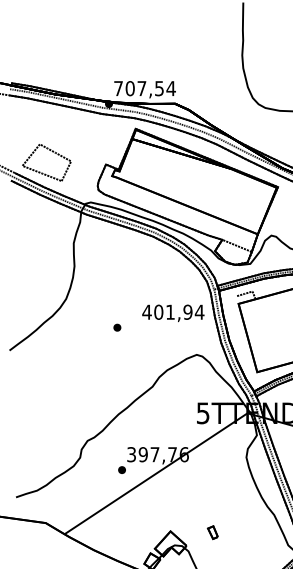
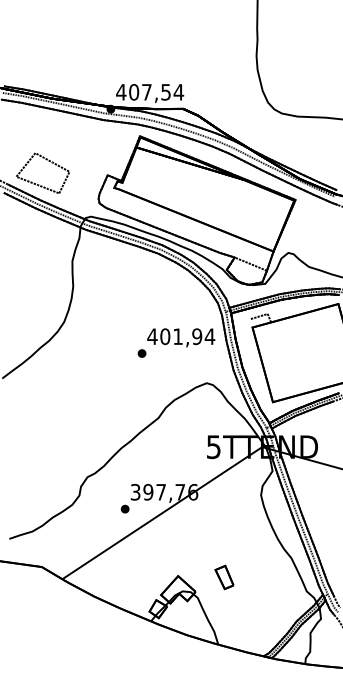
text: (118, 88) -> (121, 92), 707,54 -> 407,54
part: (116, 327) -> (141, 353), moved
part: (212, 532) -> (224, 577), size x1.67

